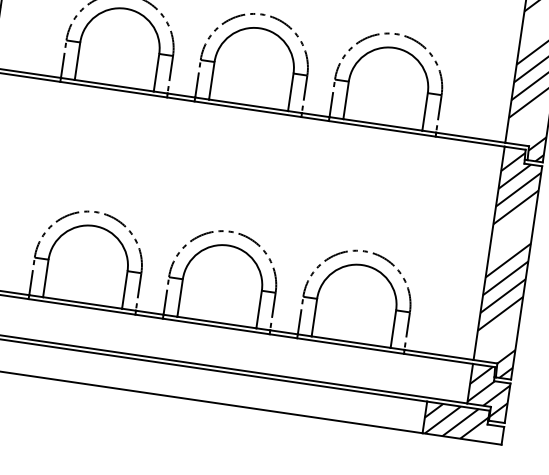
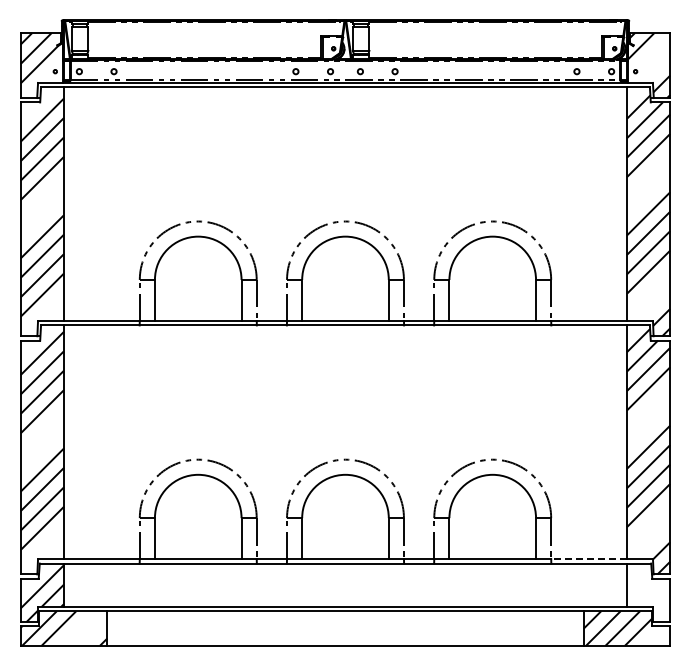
line: (439, 355) -> (589, 559), solid -> dashed
hatch: (489, 391) -> (648, 590), removed

